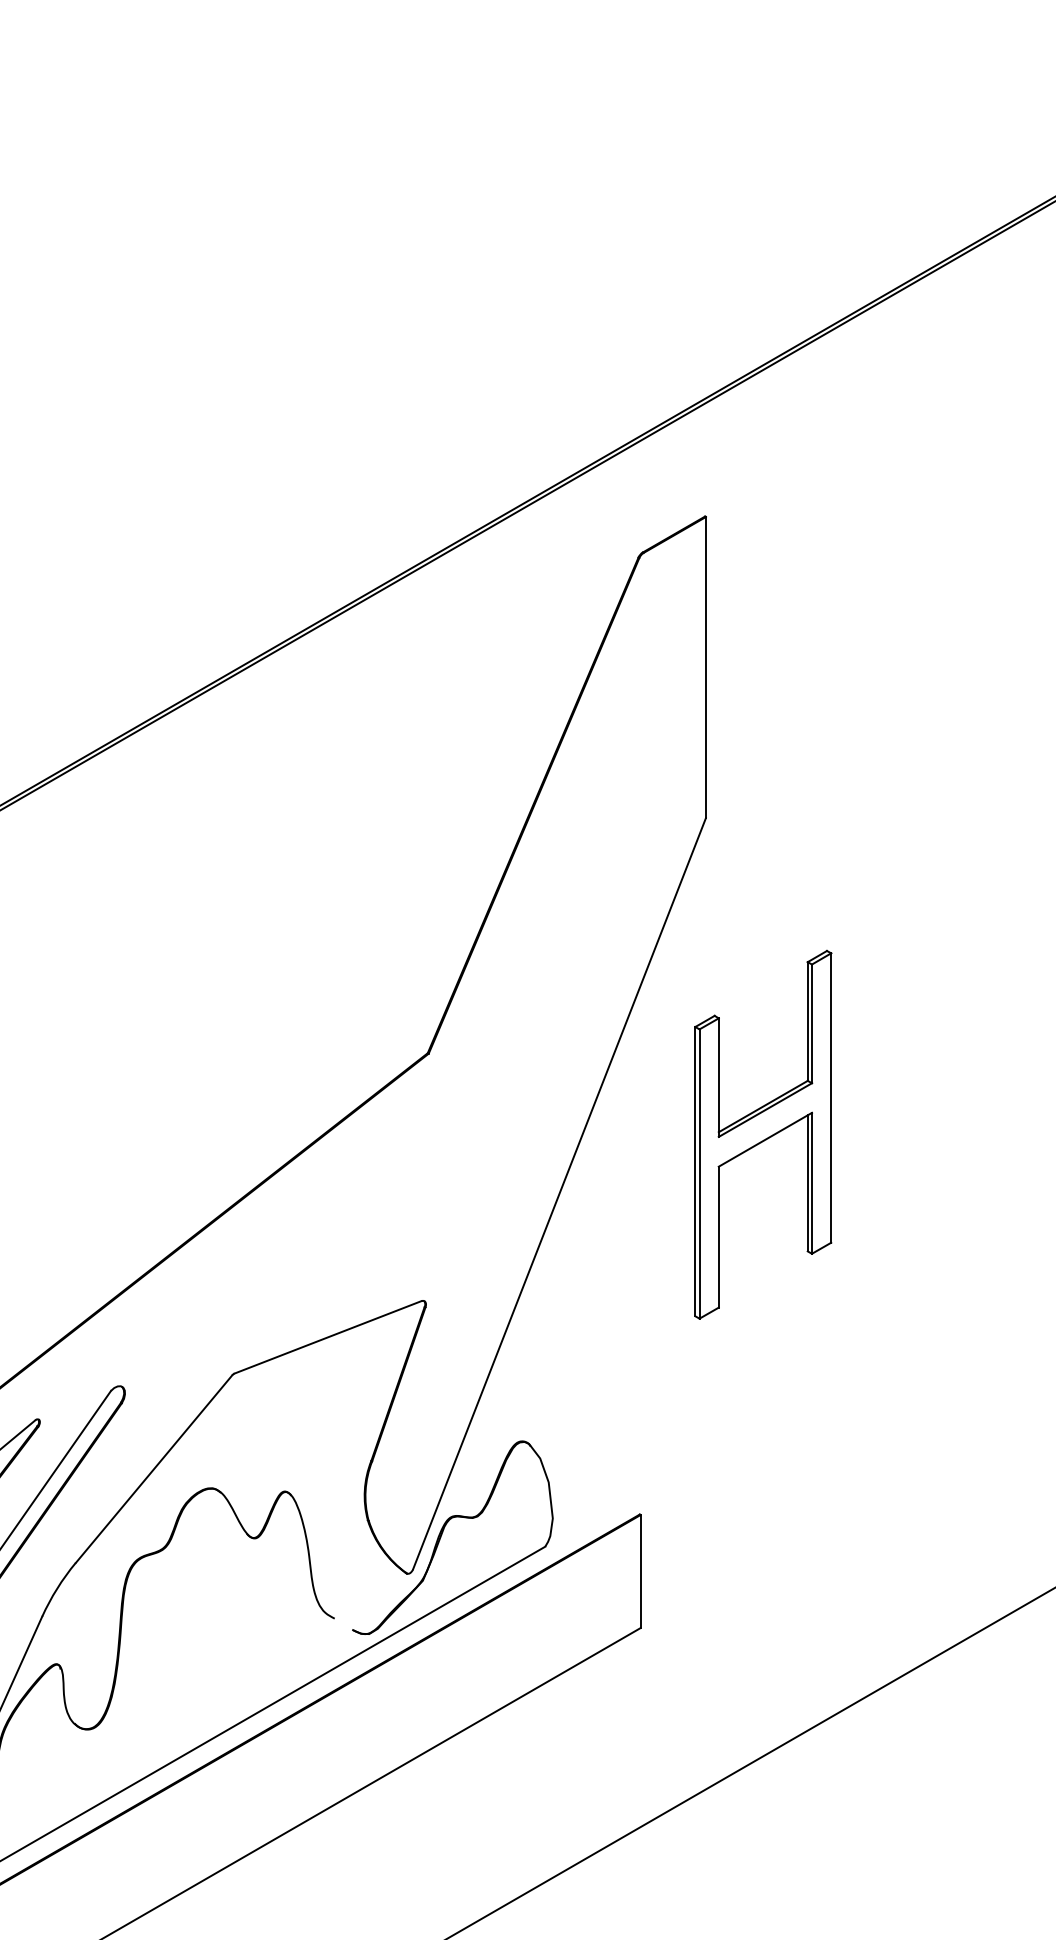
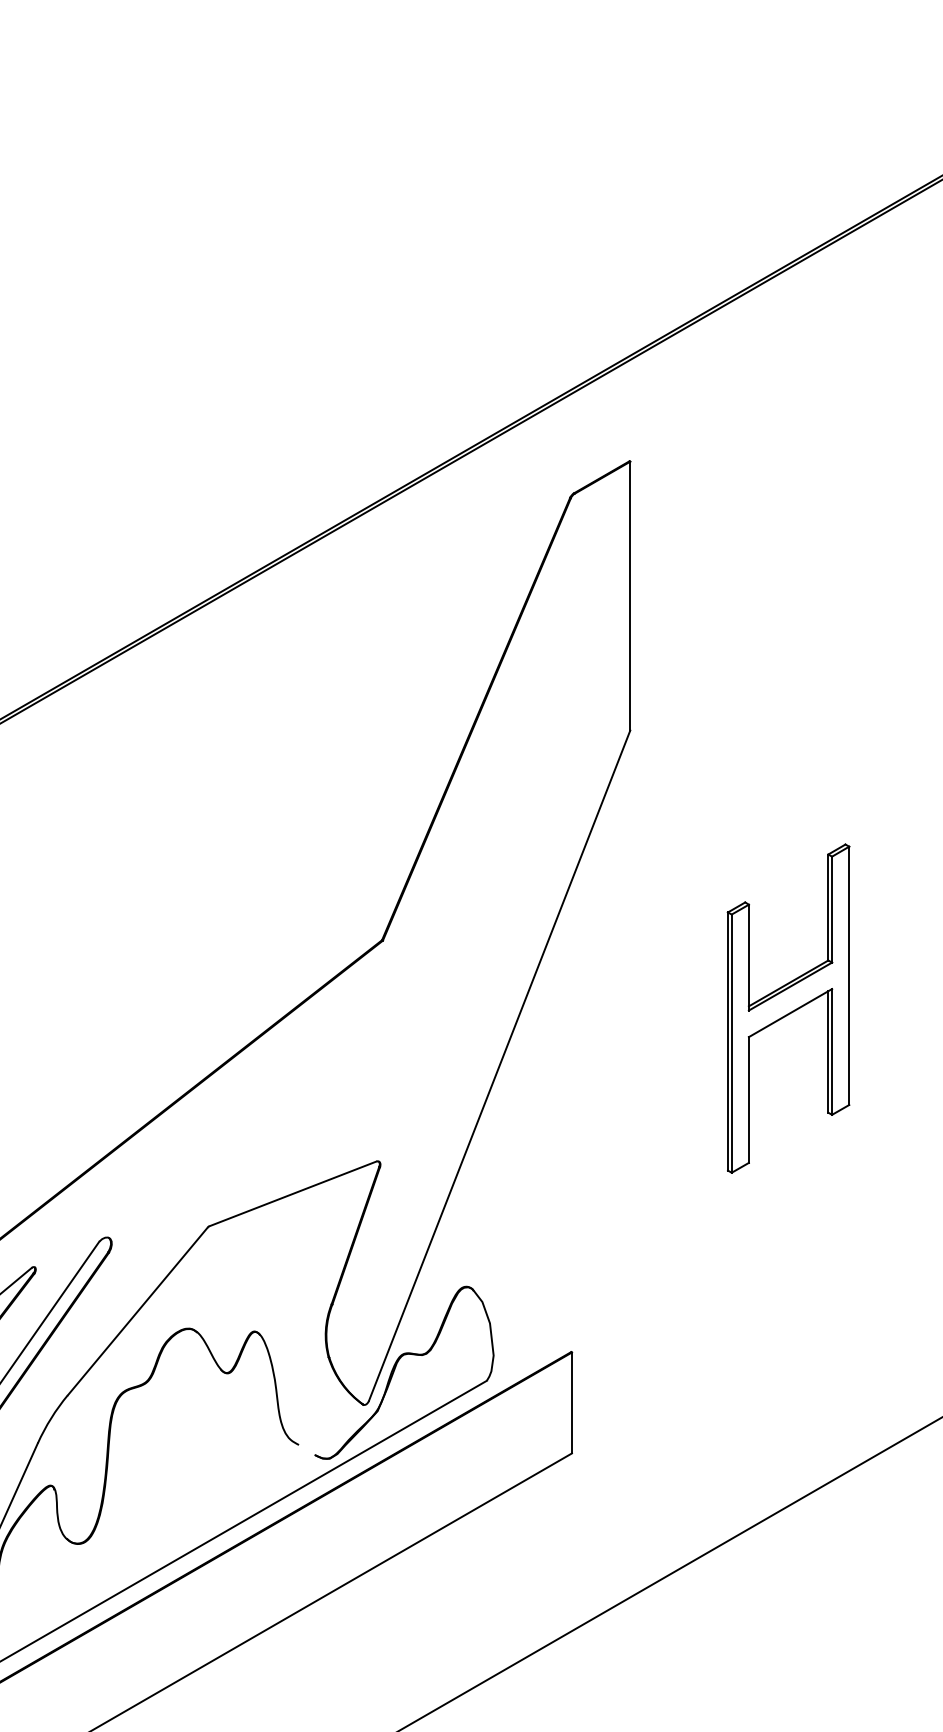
part: (763, 1134) -> (788, 1008), moved

